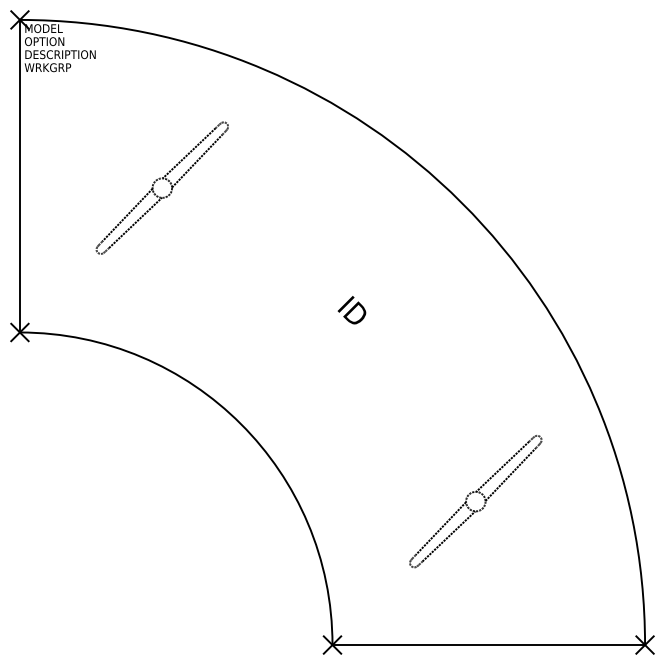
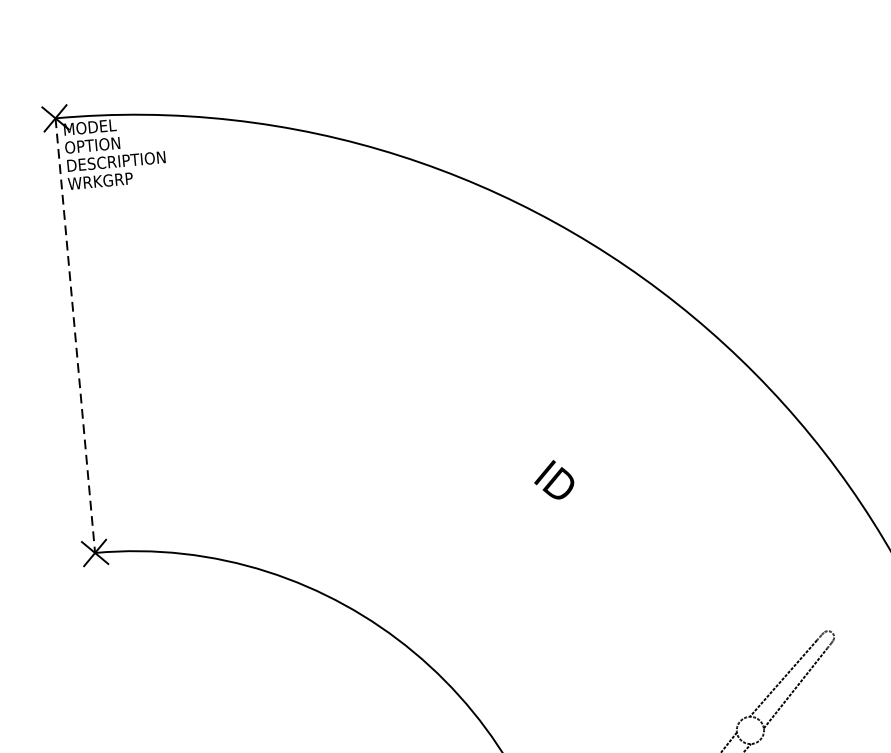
line: (19, 176) -> (74, 336), solid -> dashed
part: (154, 184) -> (263, 330), removed

